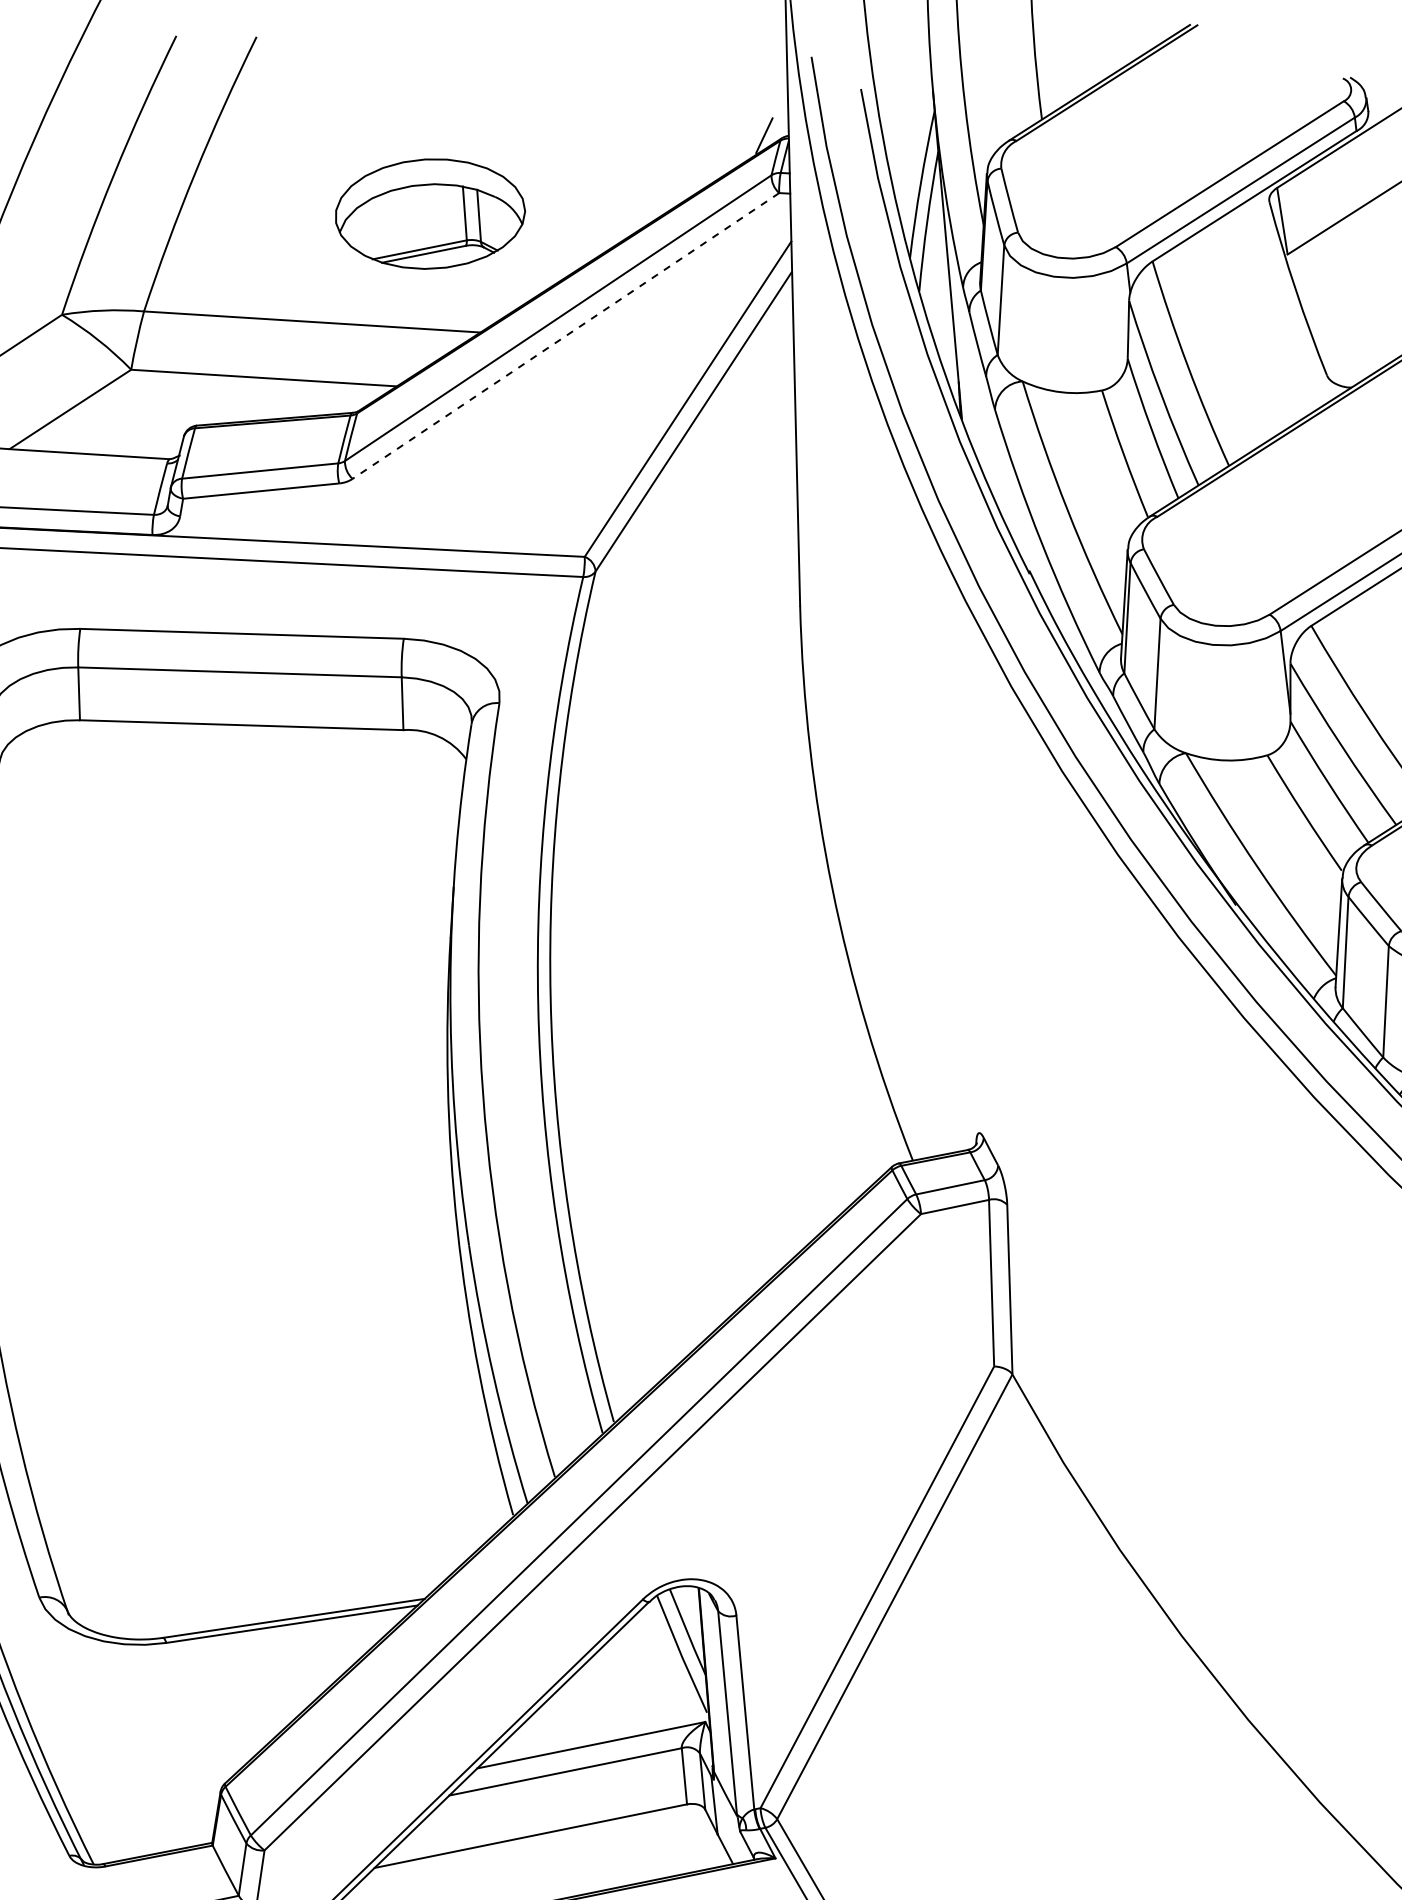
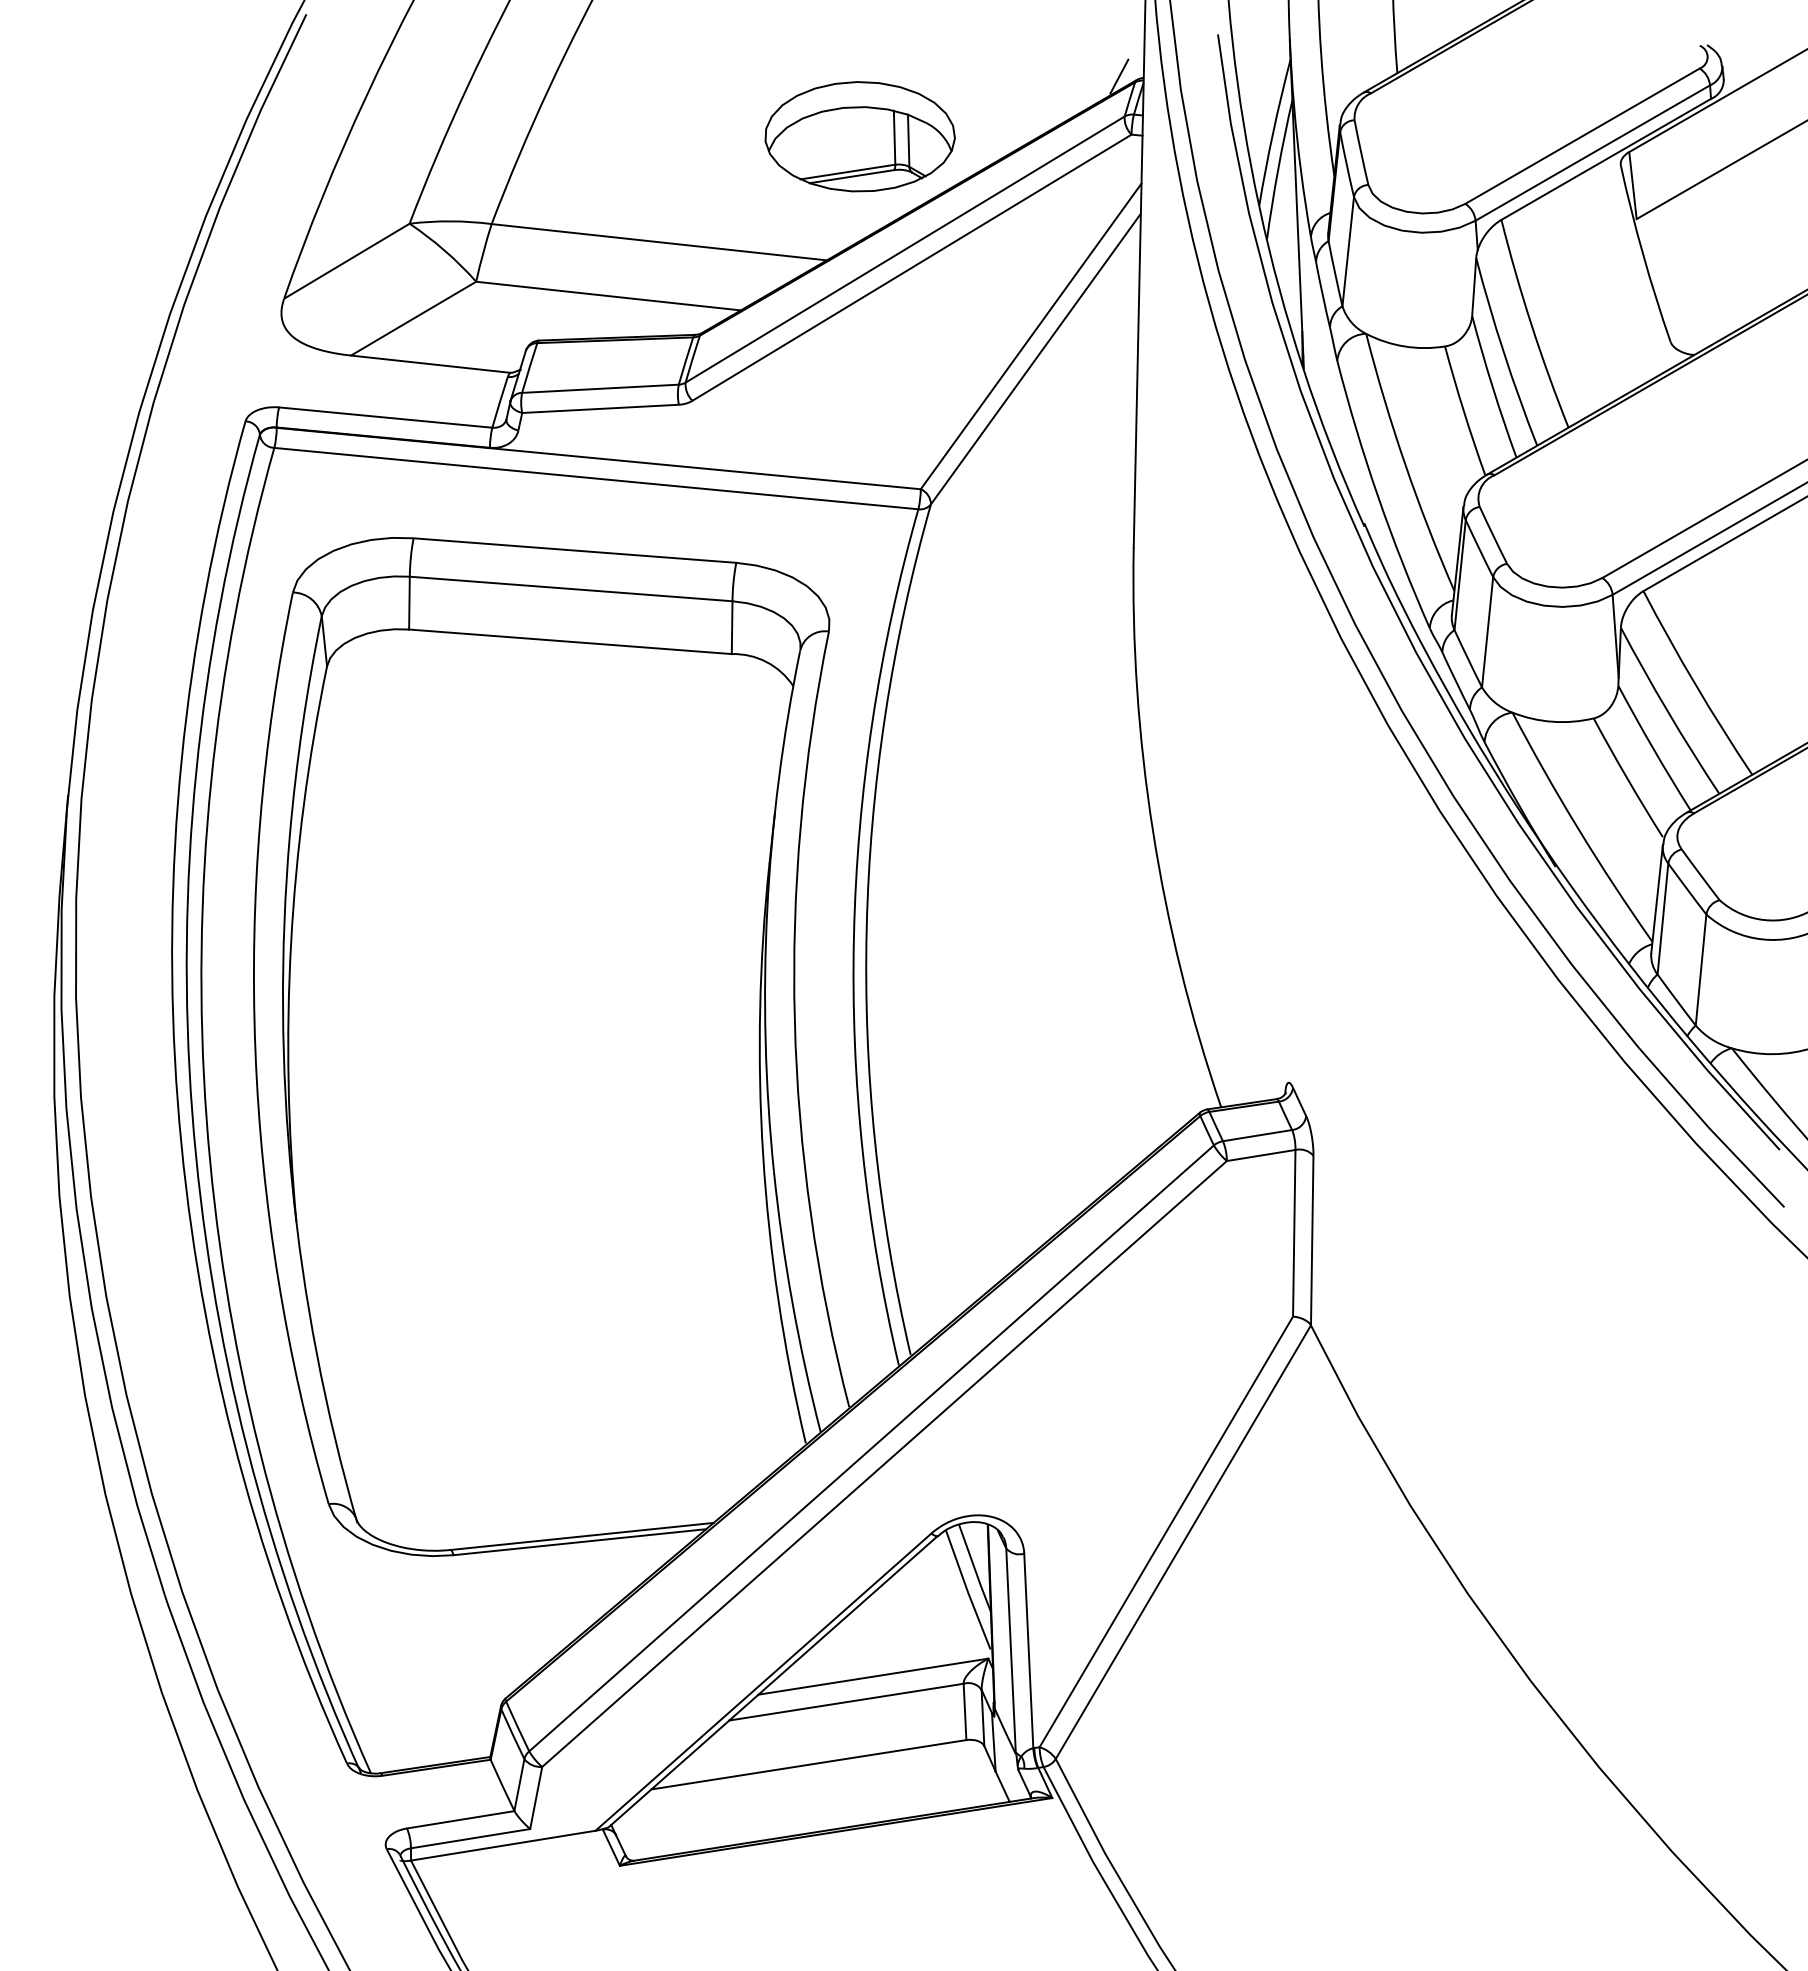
part: (429, 213) -> (859, 136), moved
line: (566, 335) -> (912, 267), dashed -> solid

